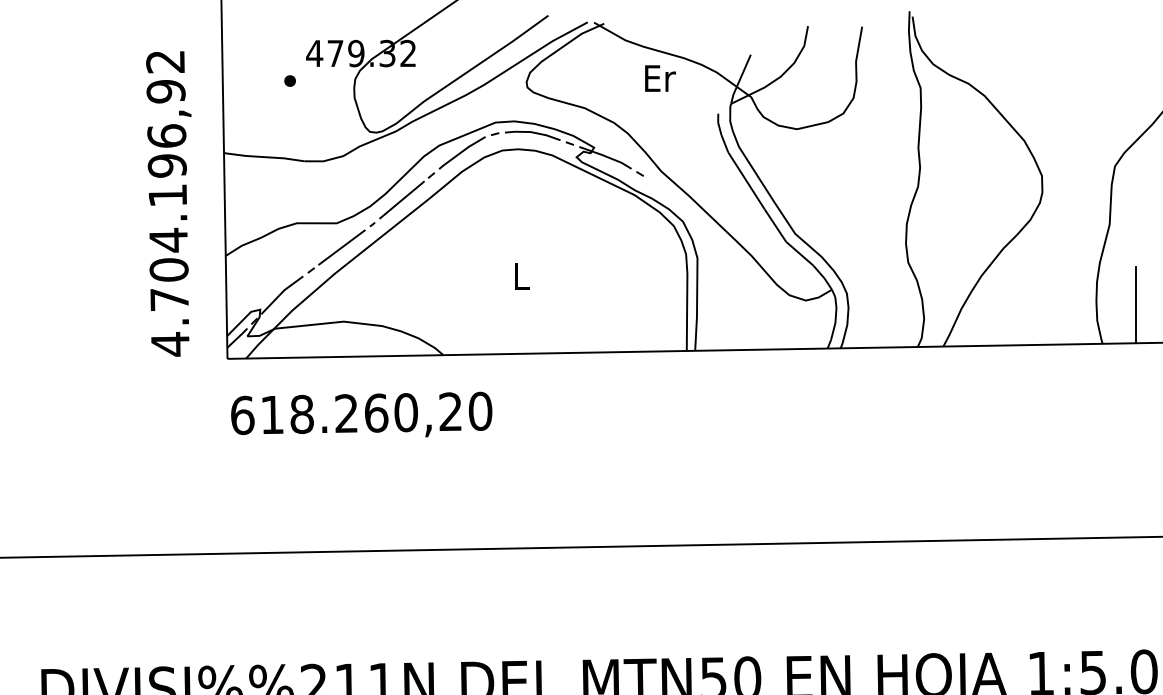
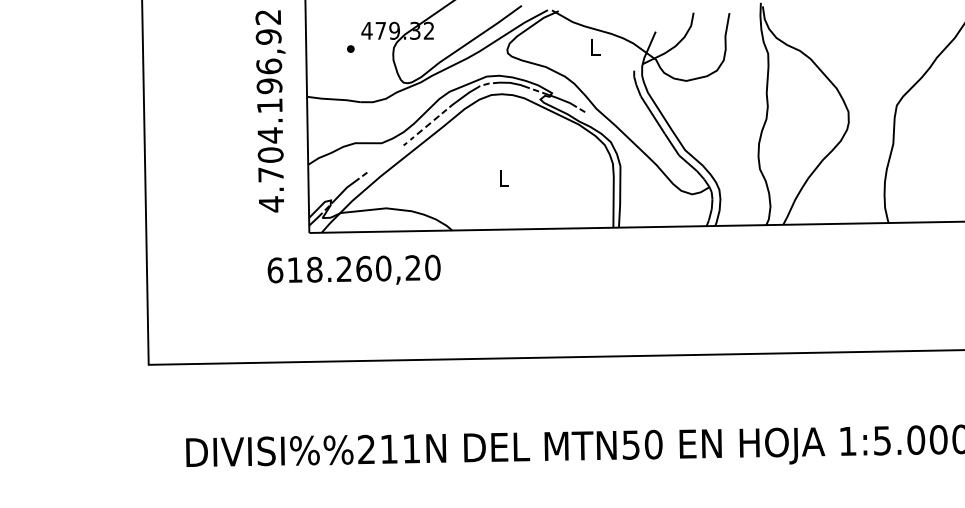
text: (659, 78) -> (595, 47), Er -> L
line: (401, 199) -> (424, 127), solid -> dashed
text: (168, 204) -> (270, 111), moved
line: (342, 247) -> (385, 159), removed
line: (1135, 305) -> (910, 197), removed
text: (360, 414) -> (353, 269), moved

